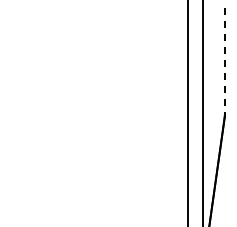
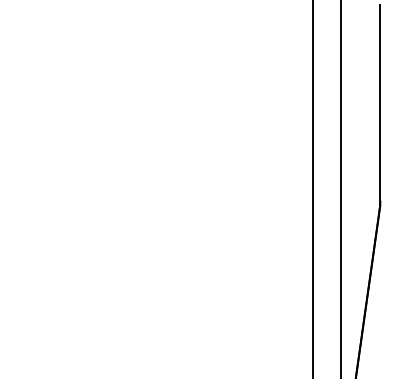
line: (224, 63) -> (379, 106), dashed -> solid

